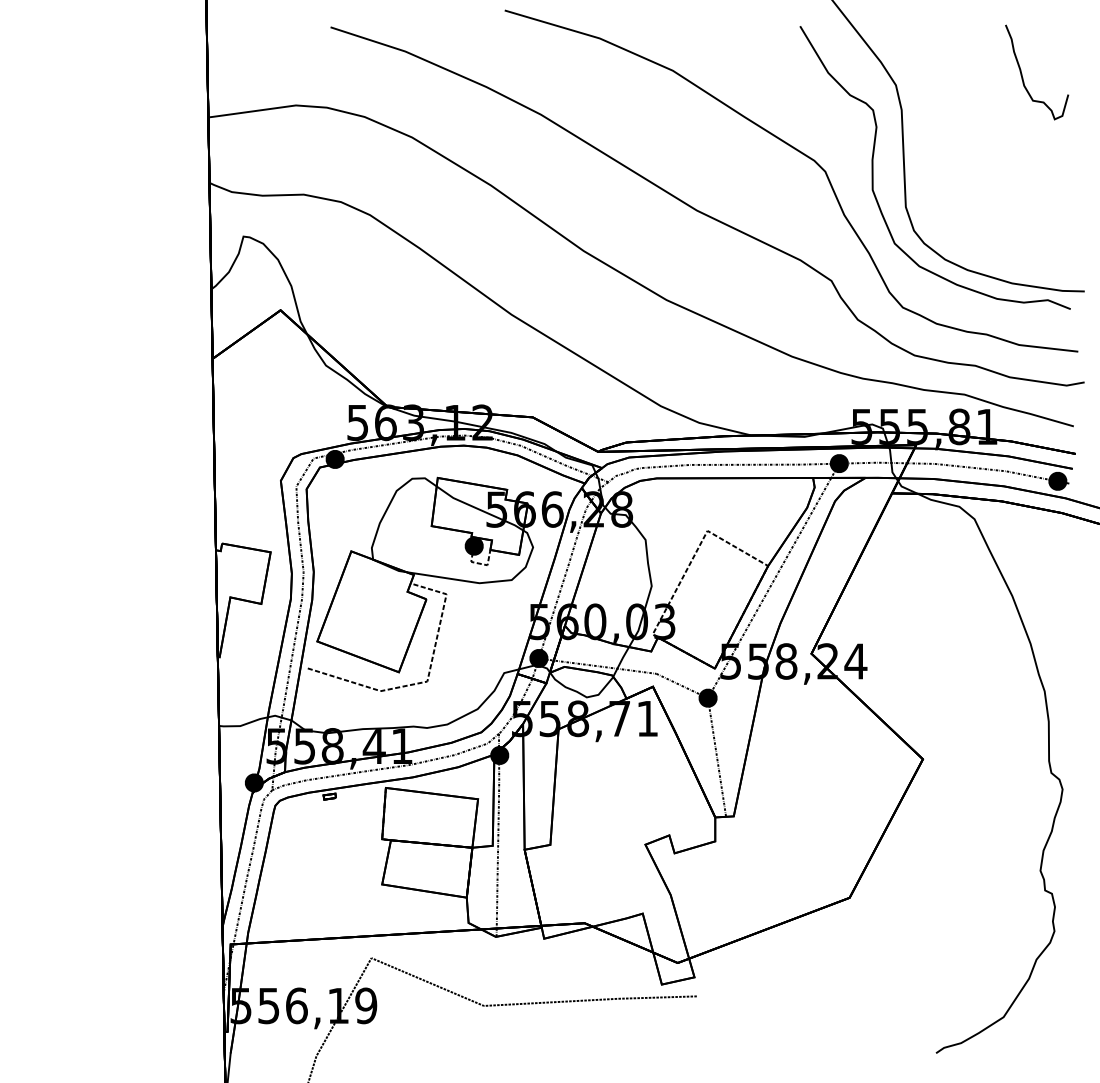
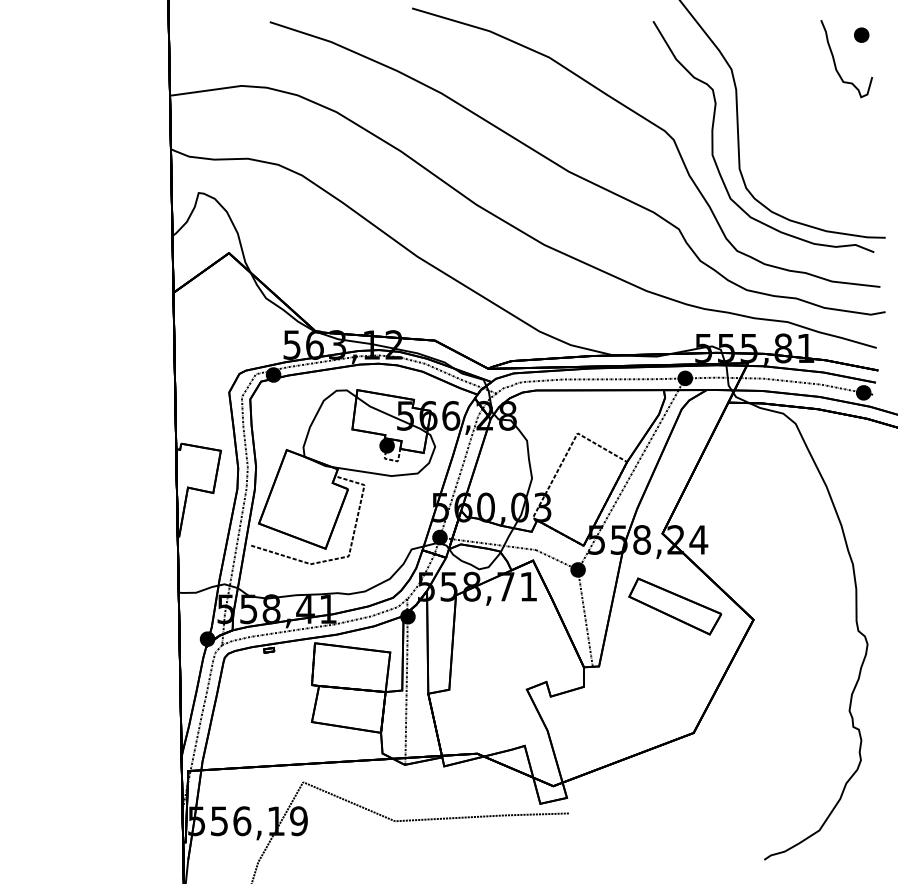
part: (1055, 43) -> (861, 35), added
part: (826, 742) -> (674, 606), added

